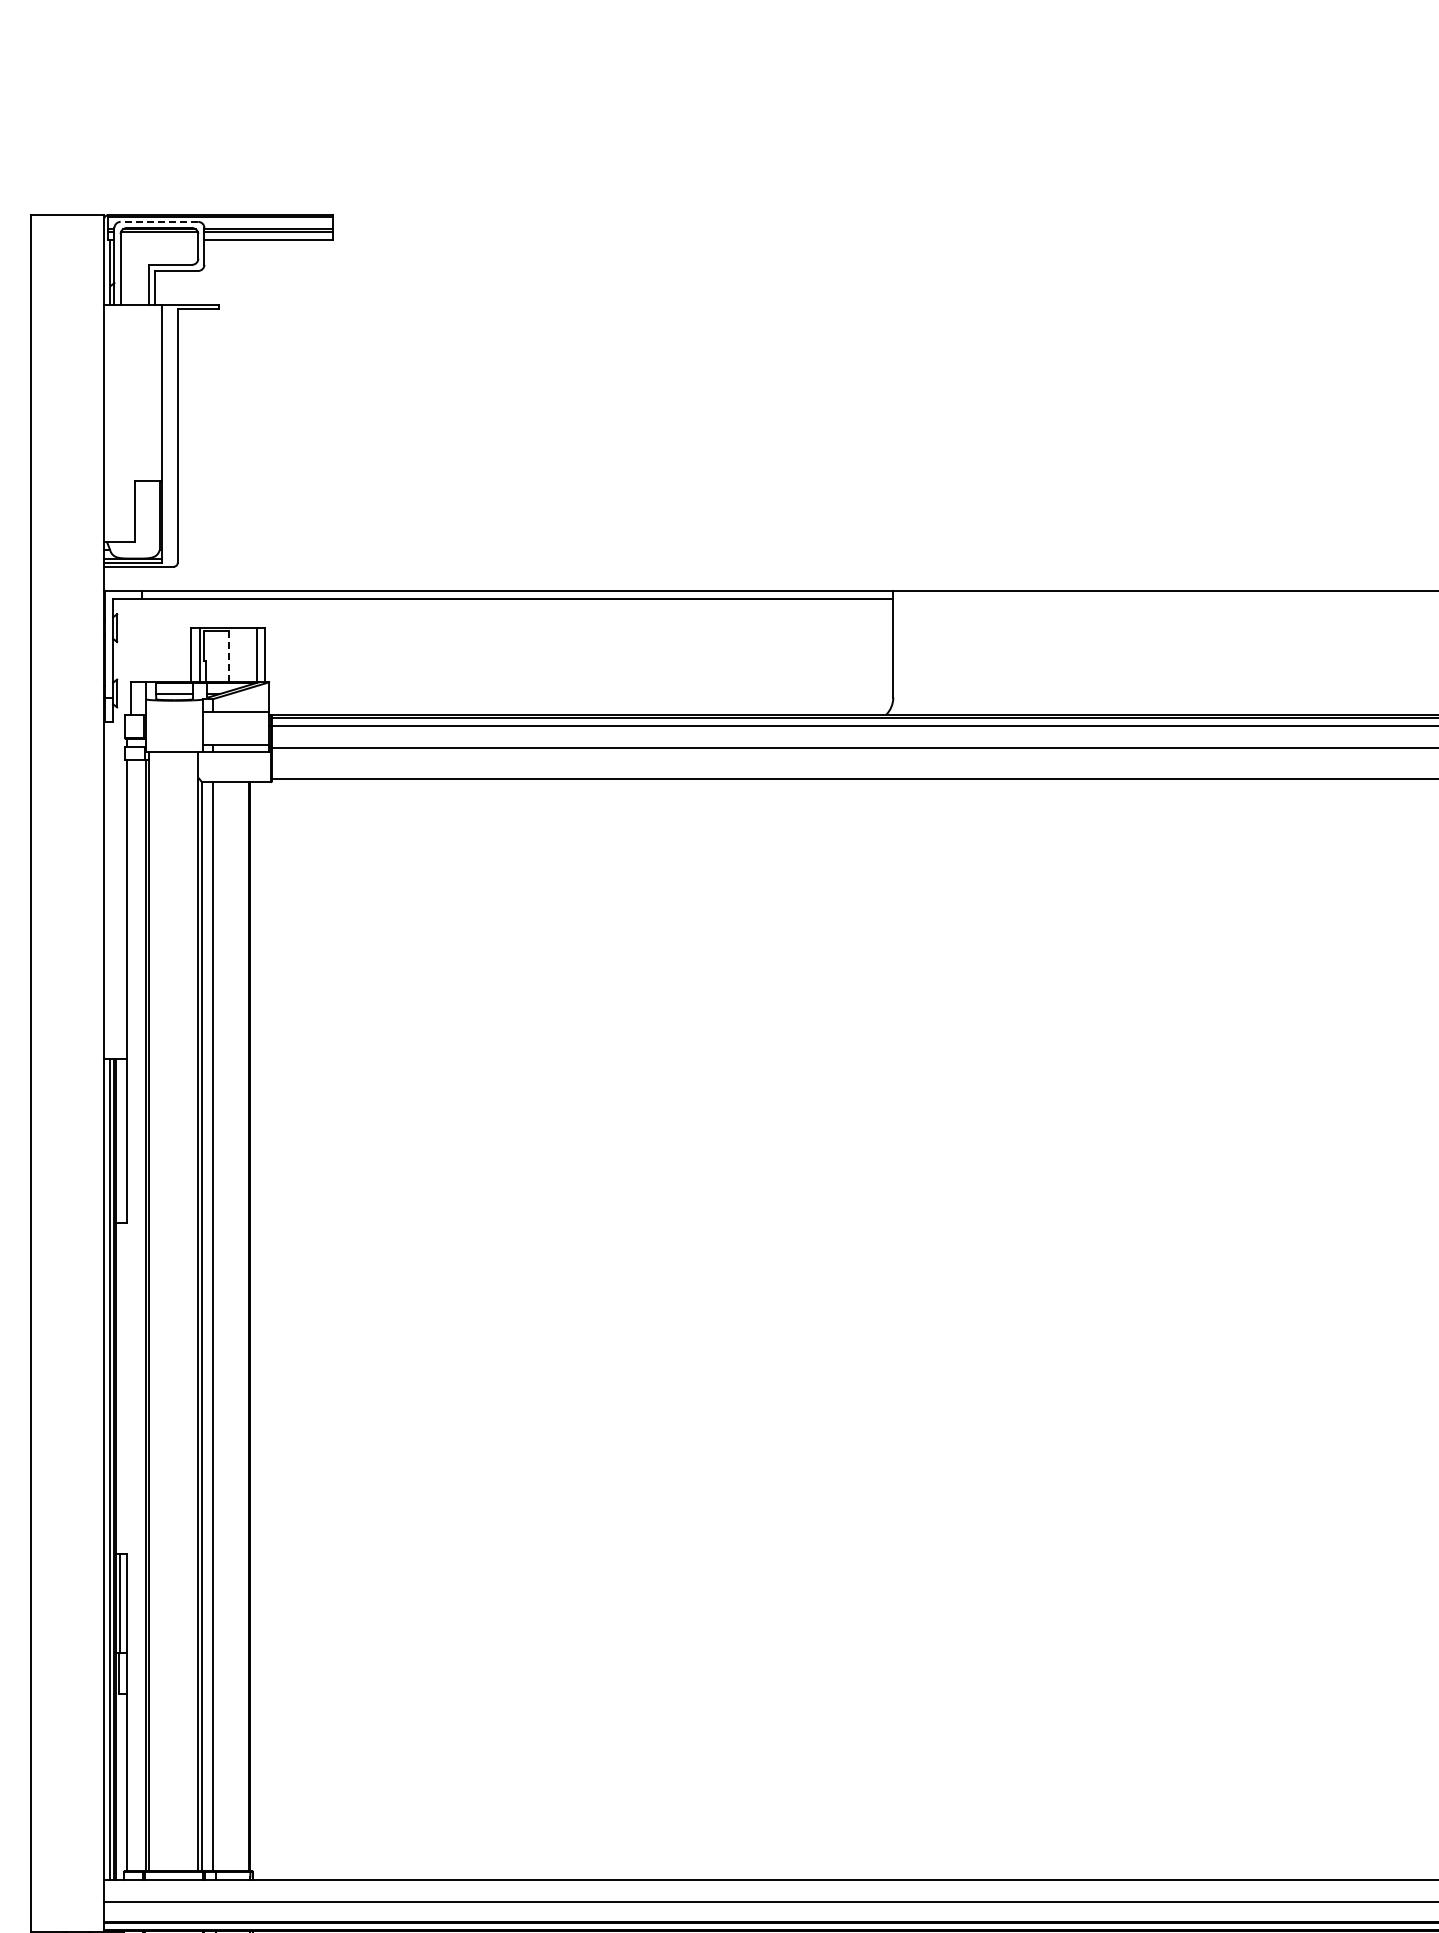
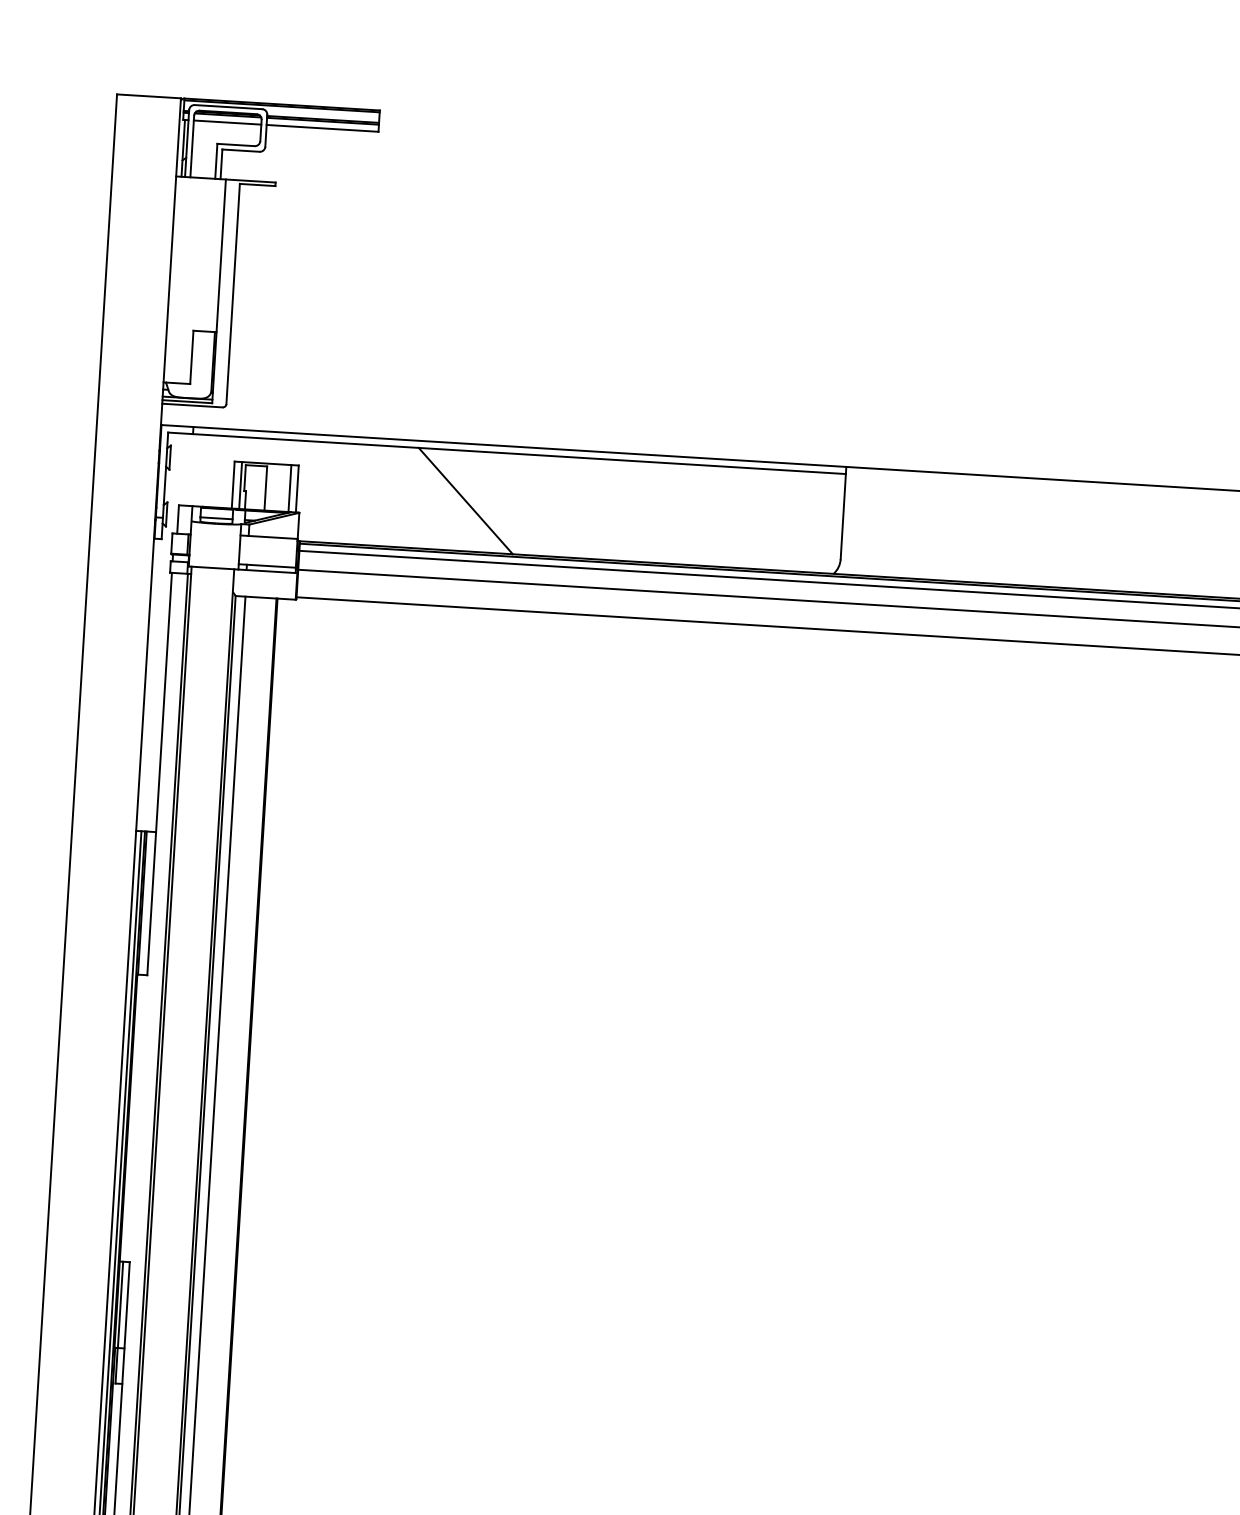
line: (159, 221) -> (228, 106), dashed -> solid
line: (159, 239) -> (227, 122), added
line: (458, 656) -> (465, 500), added
line: (228, 657) -> (265, 489), dashed -> solid

